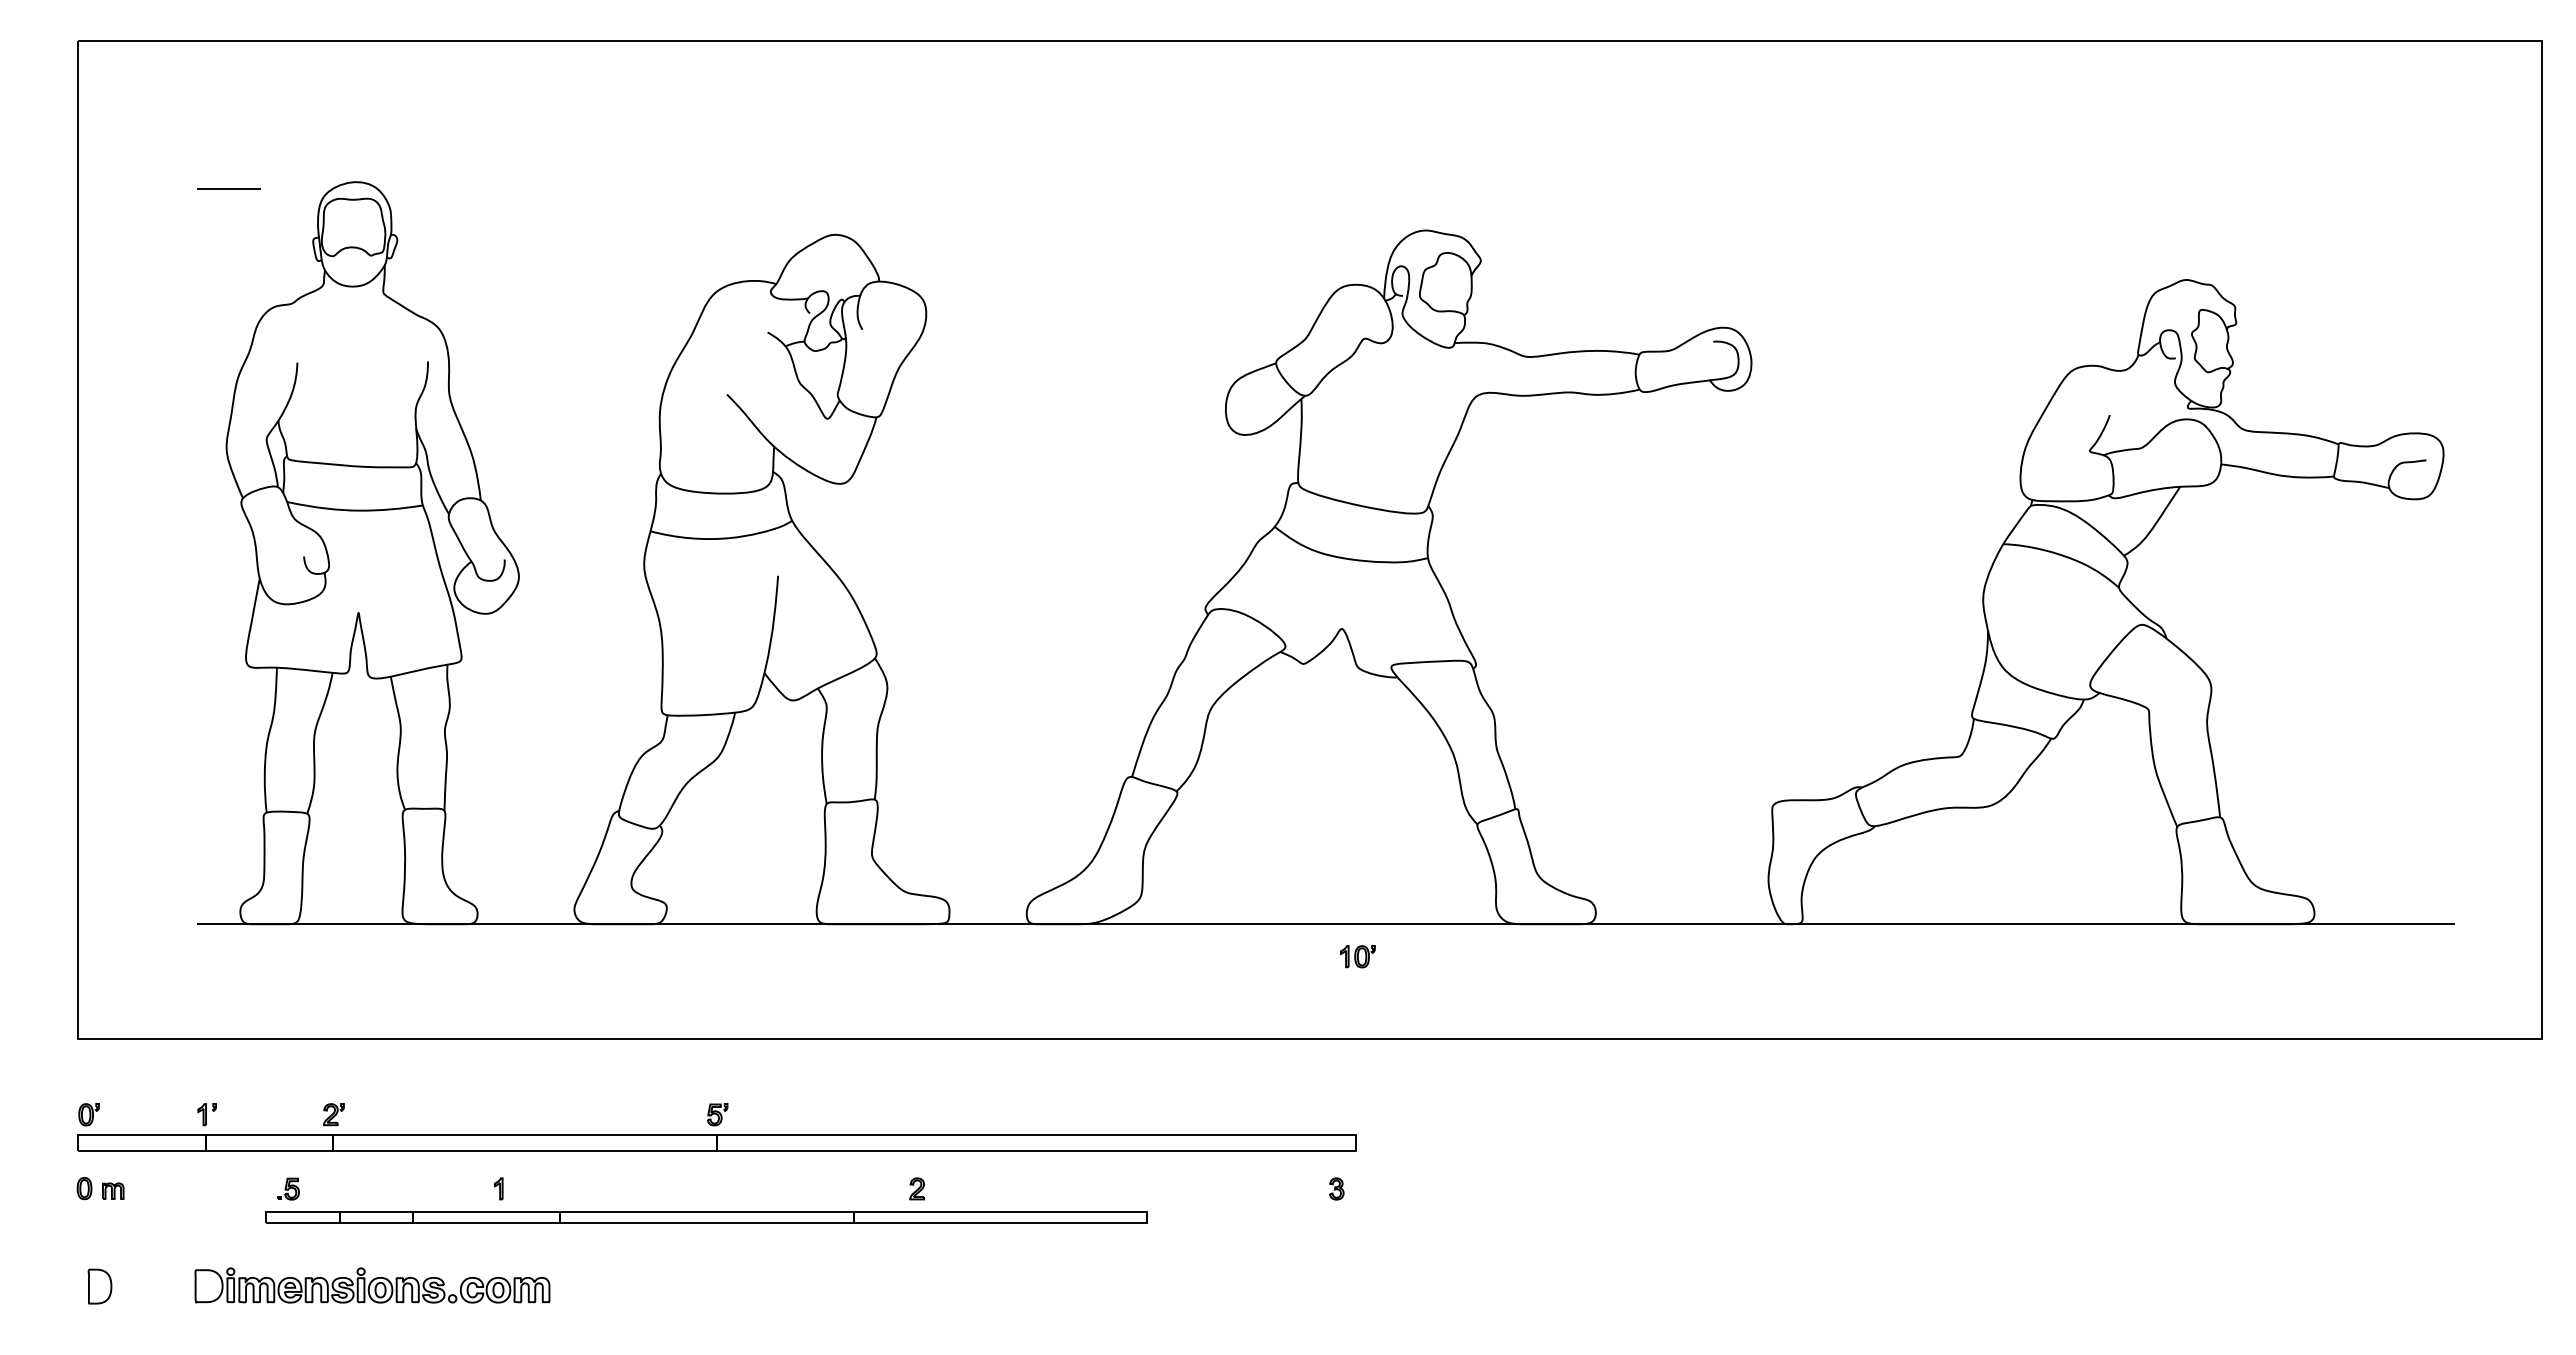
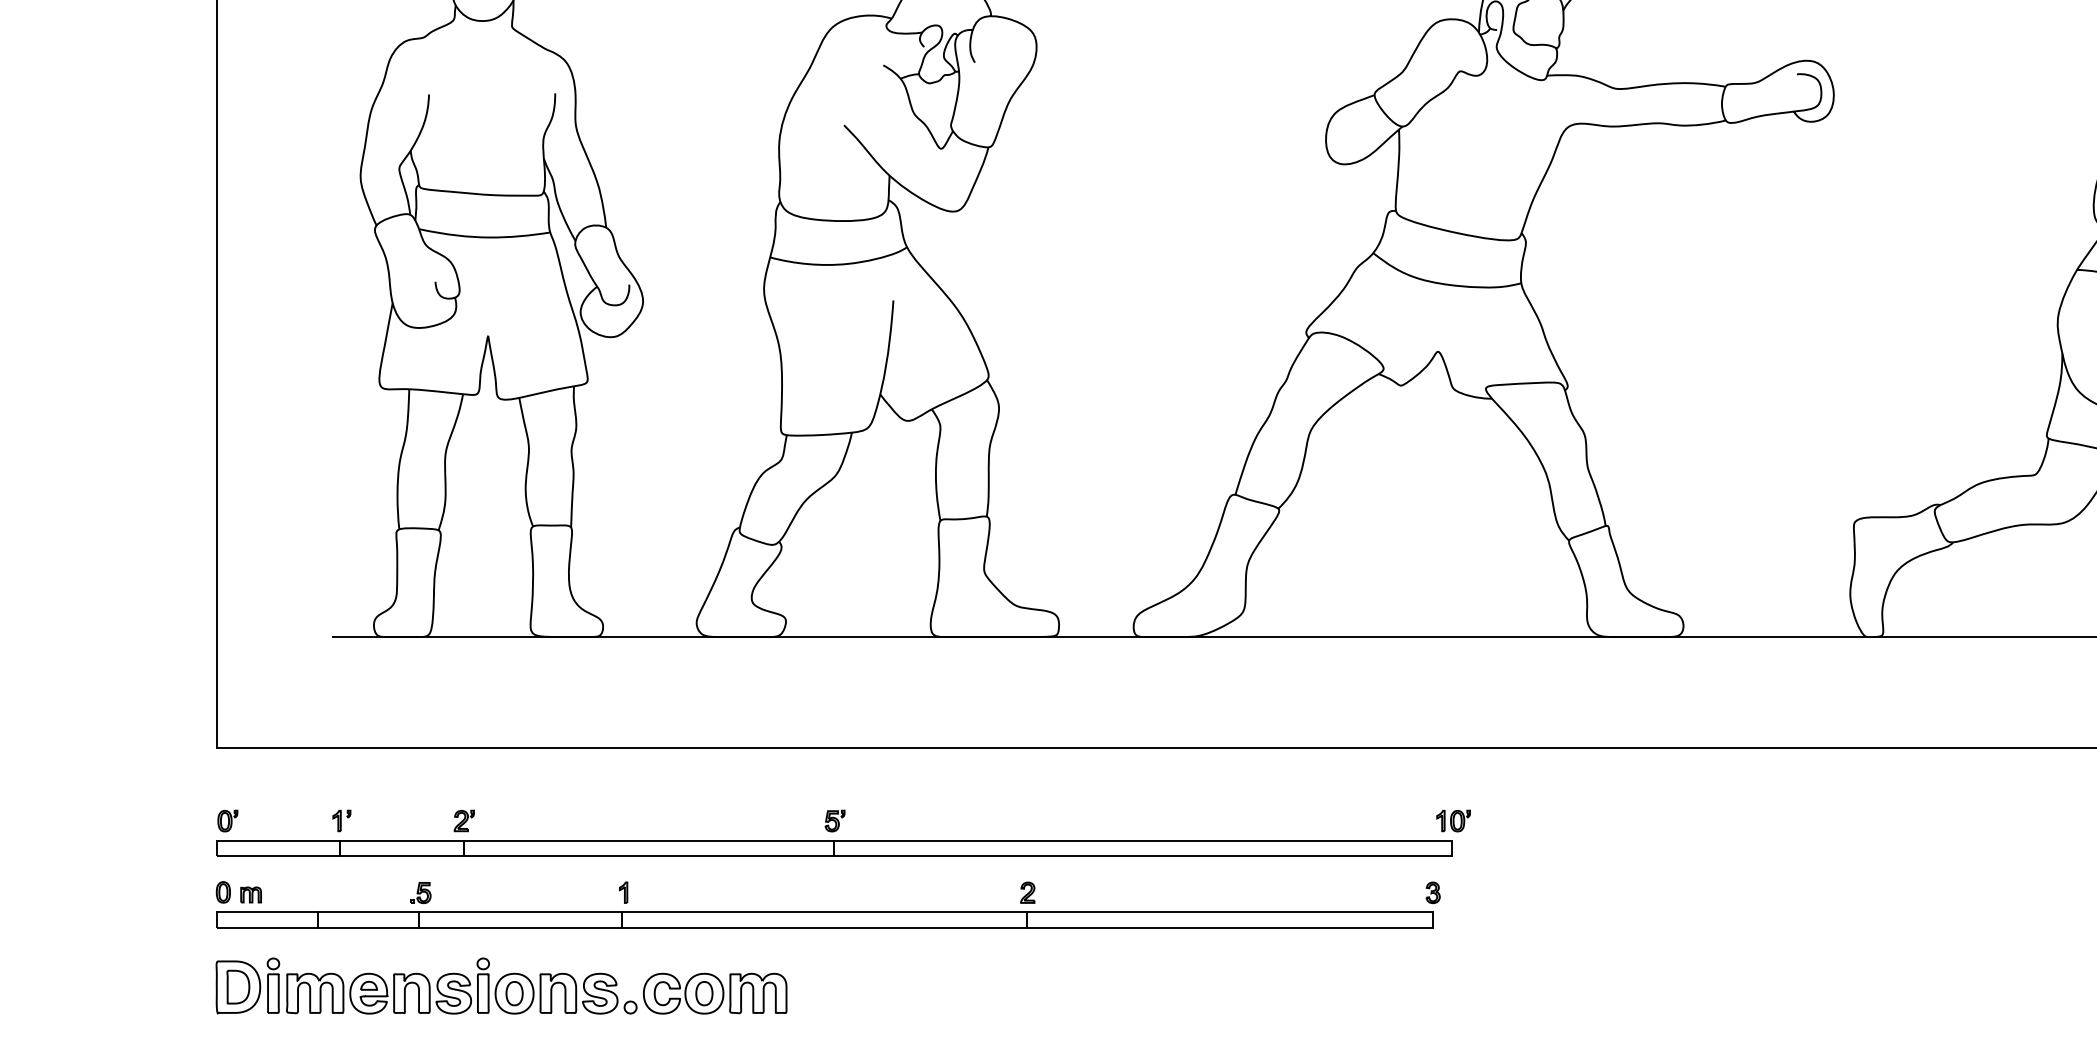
part: (1357, 956) -> (1453, 820), moved
part: (706, 1216) -> (824, 919), size x1.43
part: (372, 1285) -> (501, 986), size x1.67

